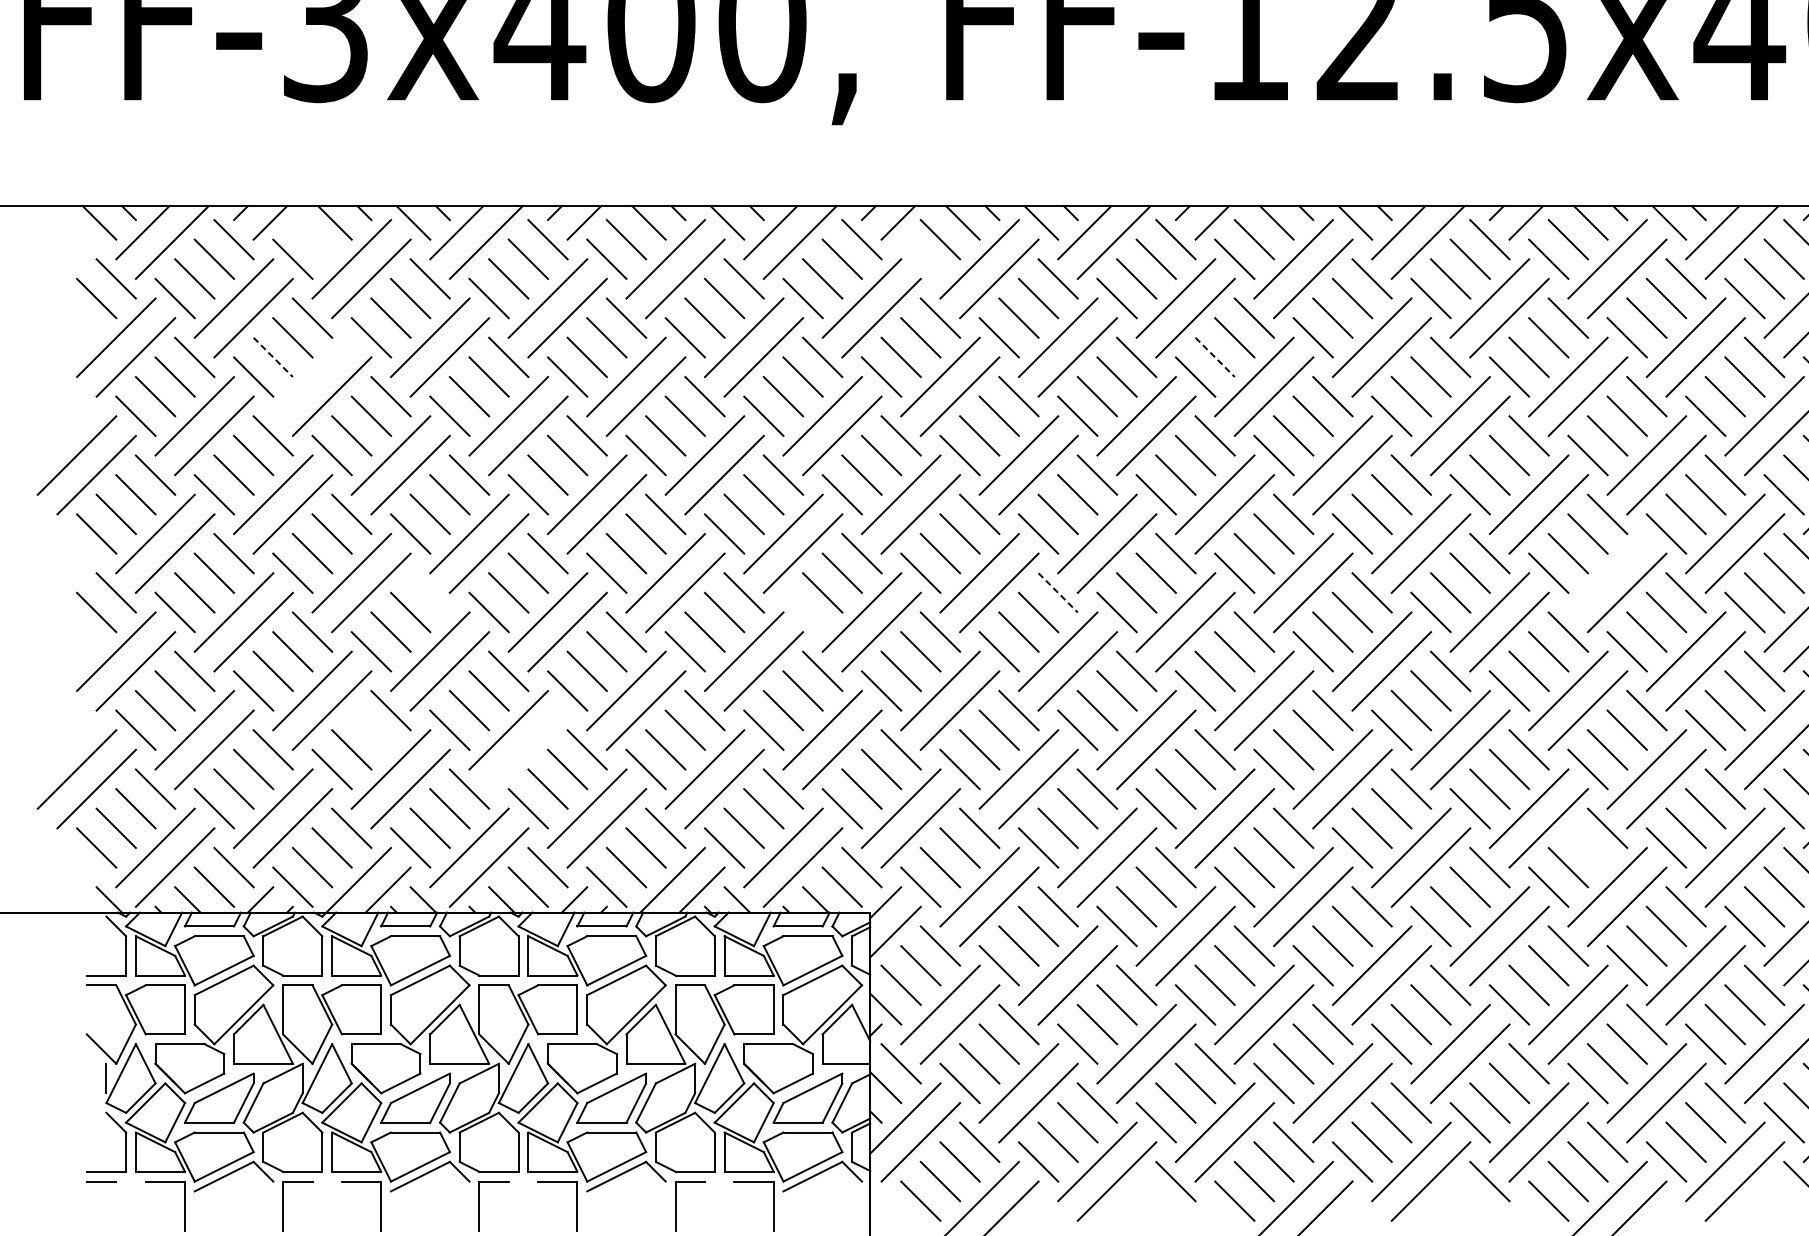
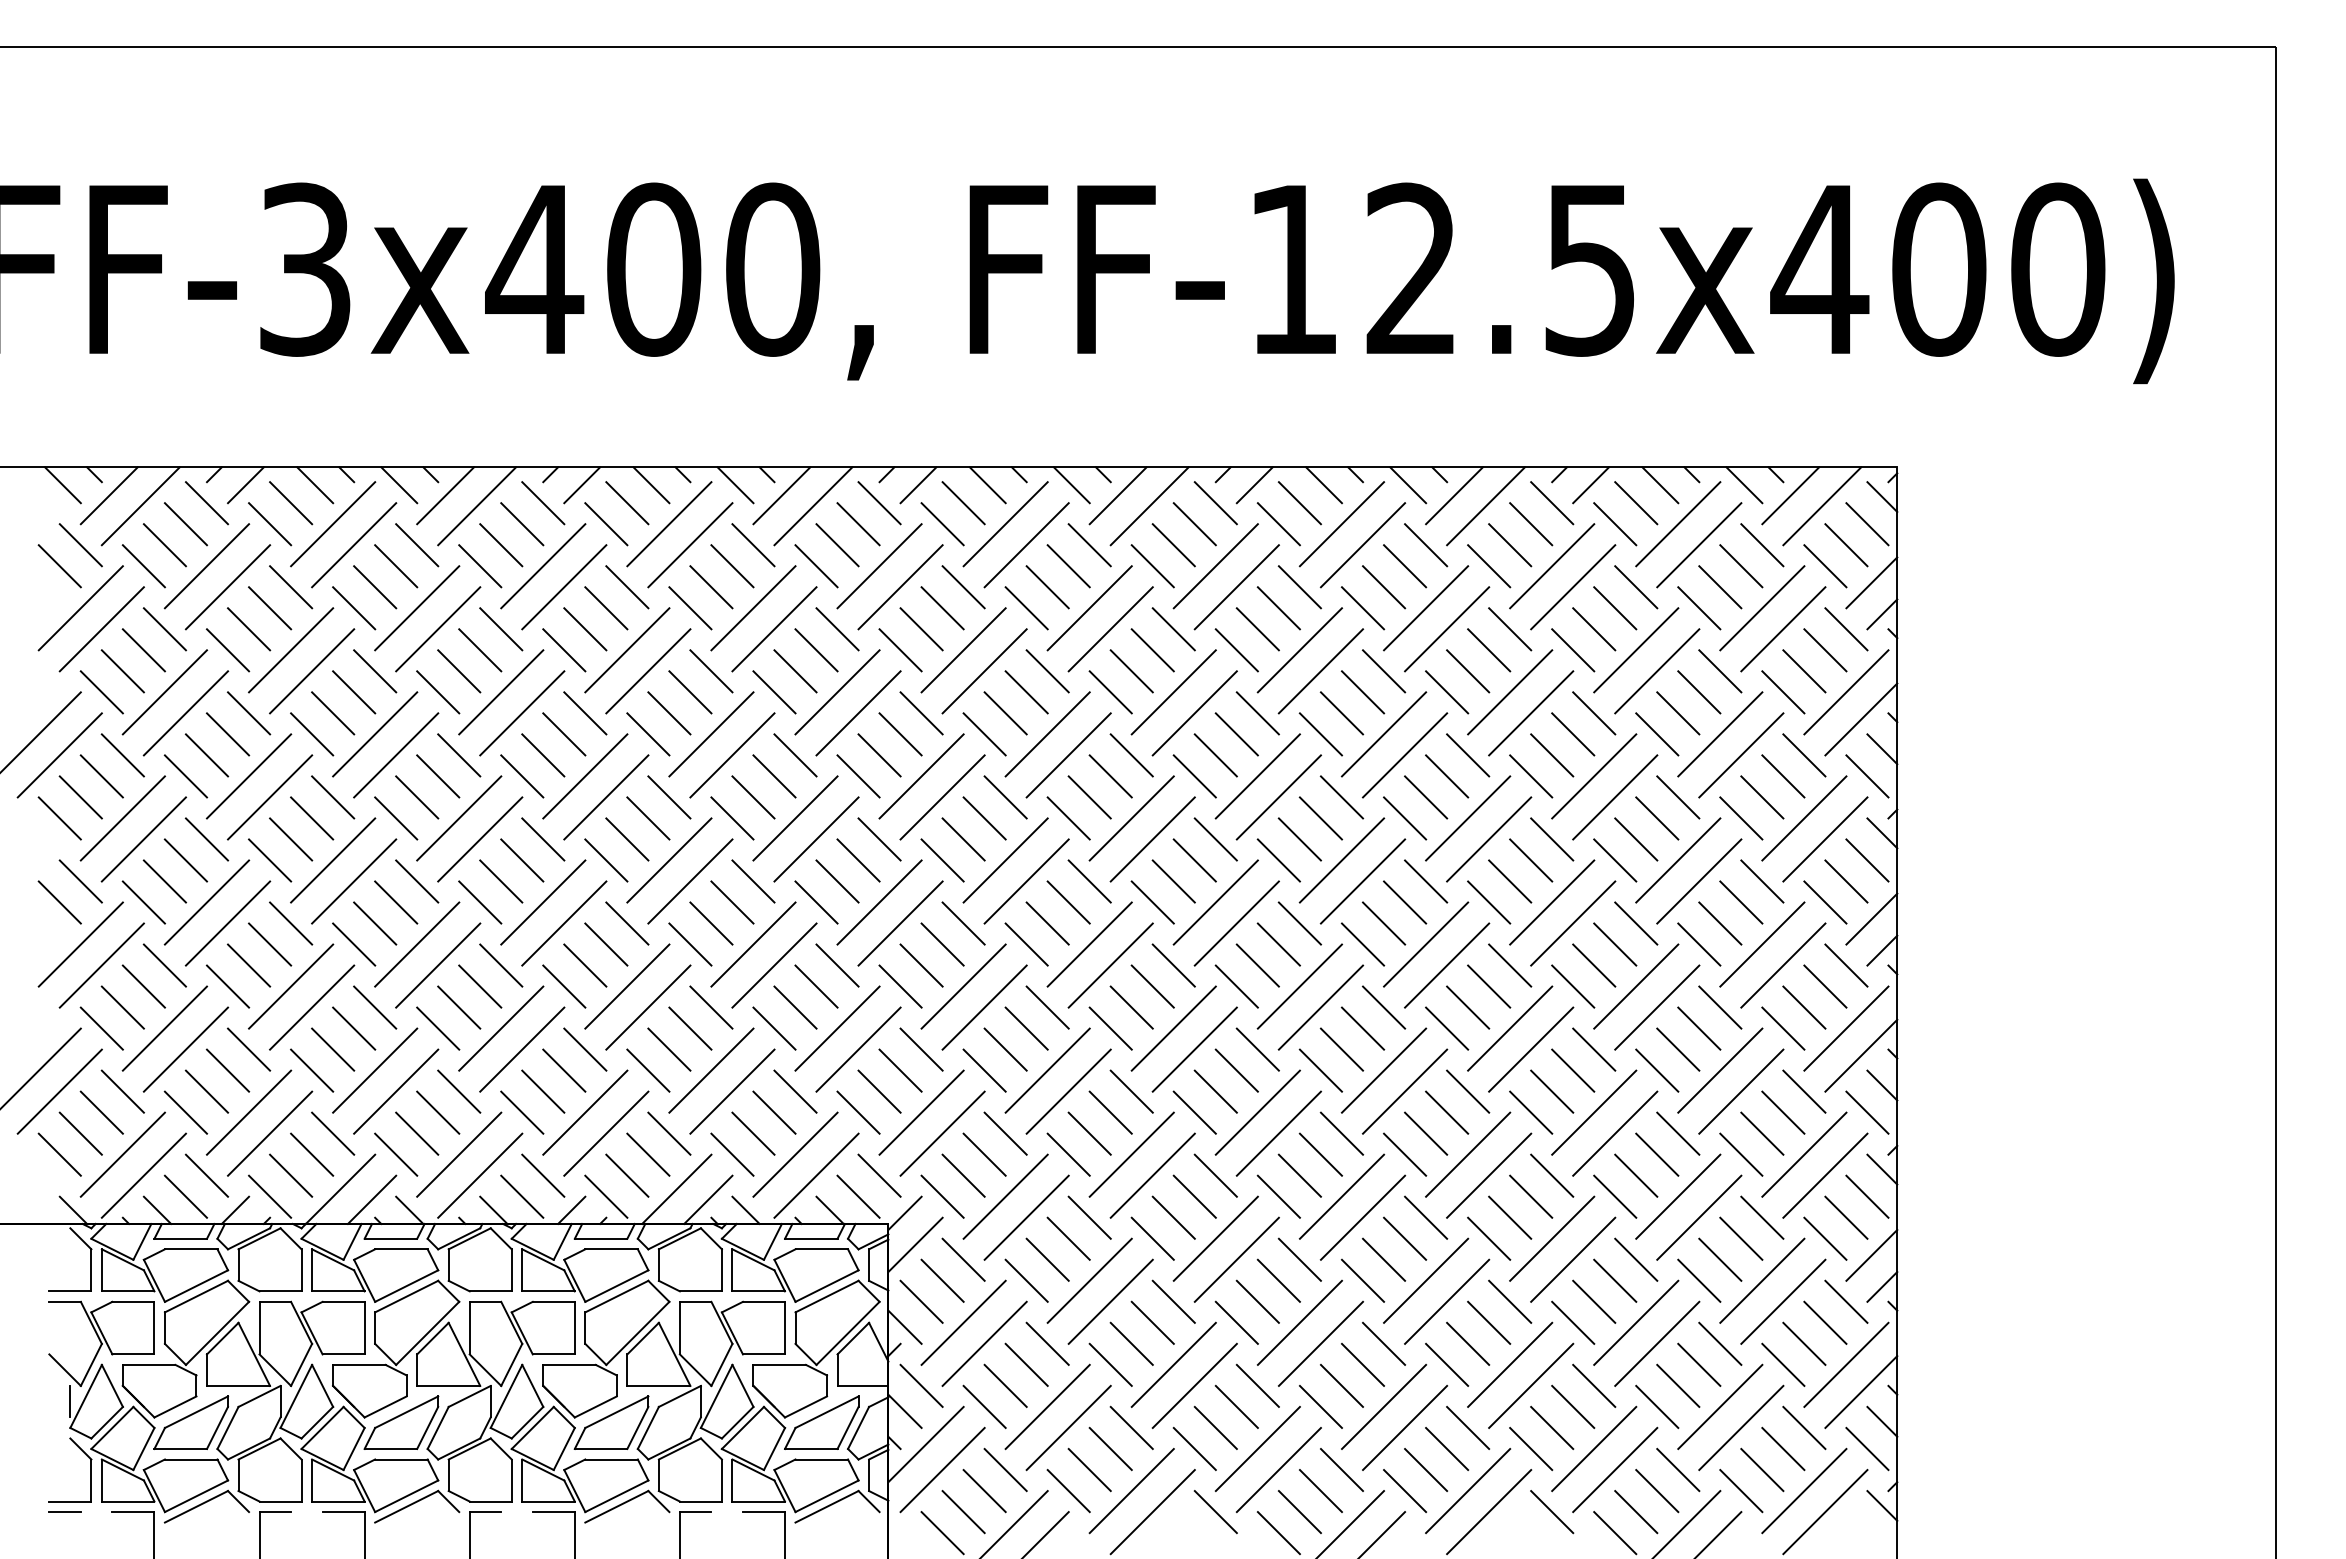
line: (312, 239) -> (291, 503), added
line: (920, 259) -> (942, 524), added
line: (273, 357) -> (249, 629), dashed -> solid
line: (1214, 357) -> (1257, 629), dashed -> solid
line: (312, 377) -> (291, 650), added
line: (1607, 573) -> (1678, 860), added
line: (430, 592) -> (417, 881), added
line: (1057, 592) -> (1089, 881), dashed -> solid
line: (803, 612) -> (816, 902), added
line: (371, 730) -> (354, 1028), added
line: (528, 749) -> (522, 1049), added
line: (1588, 847) -> (1657, 1154), added

